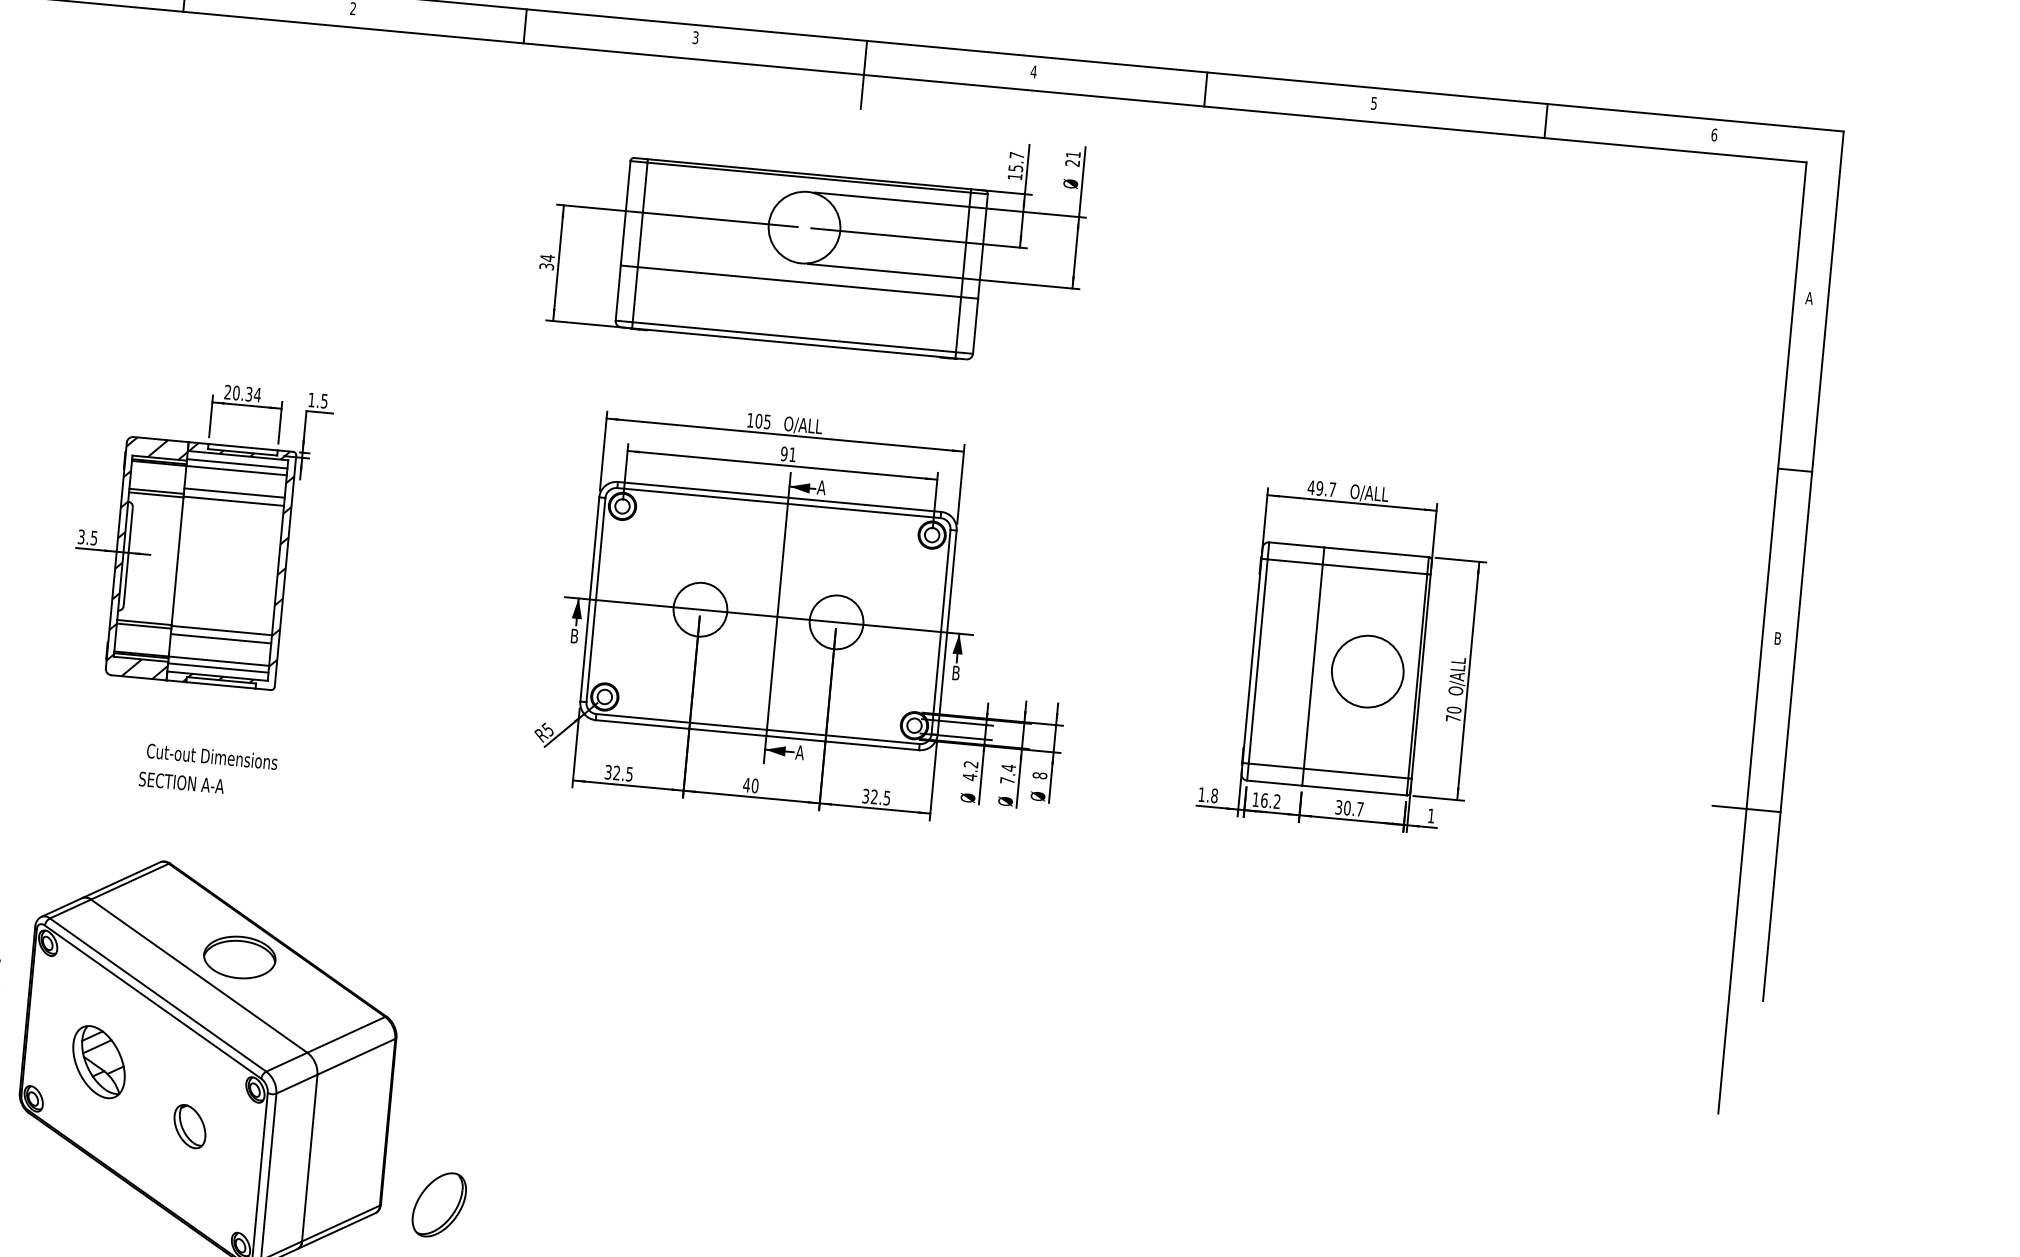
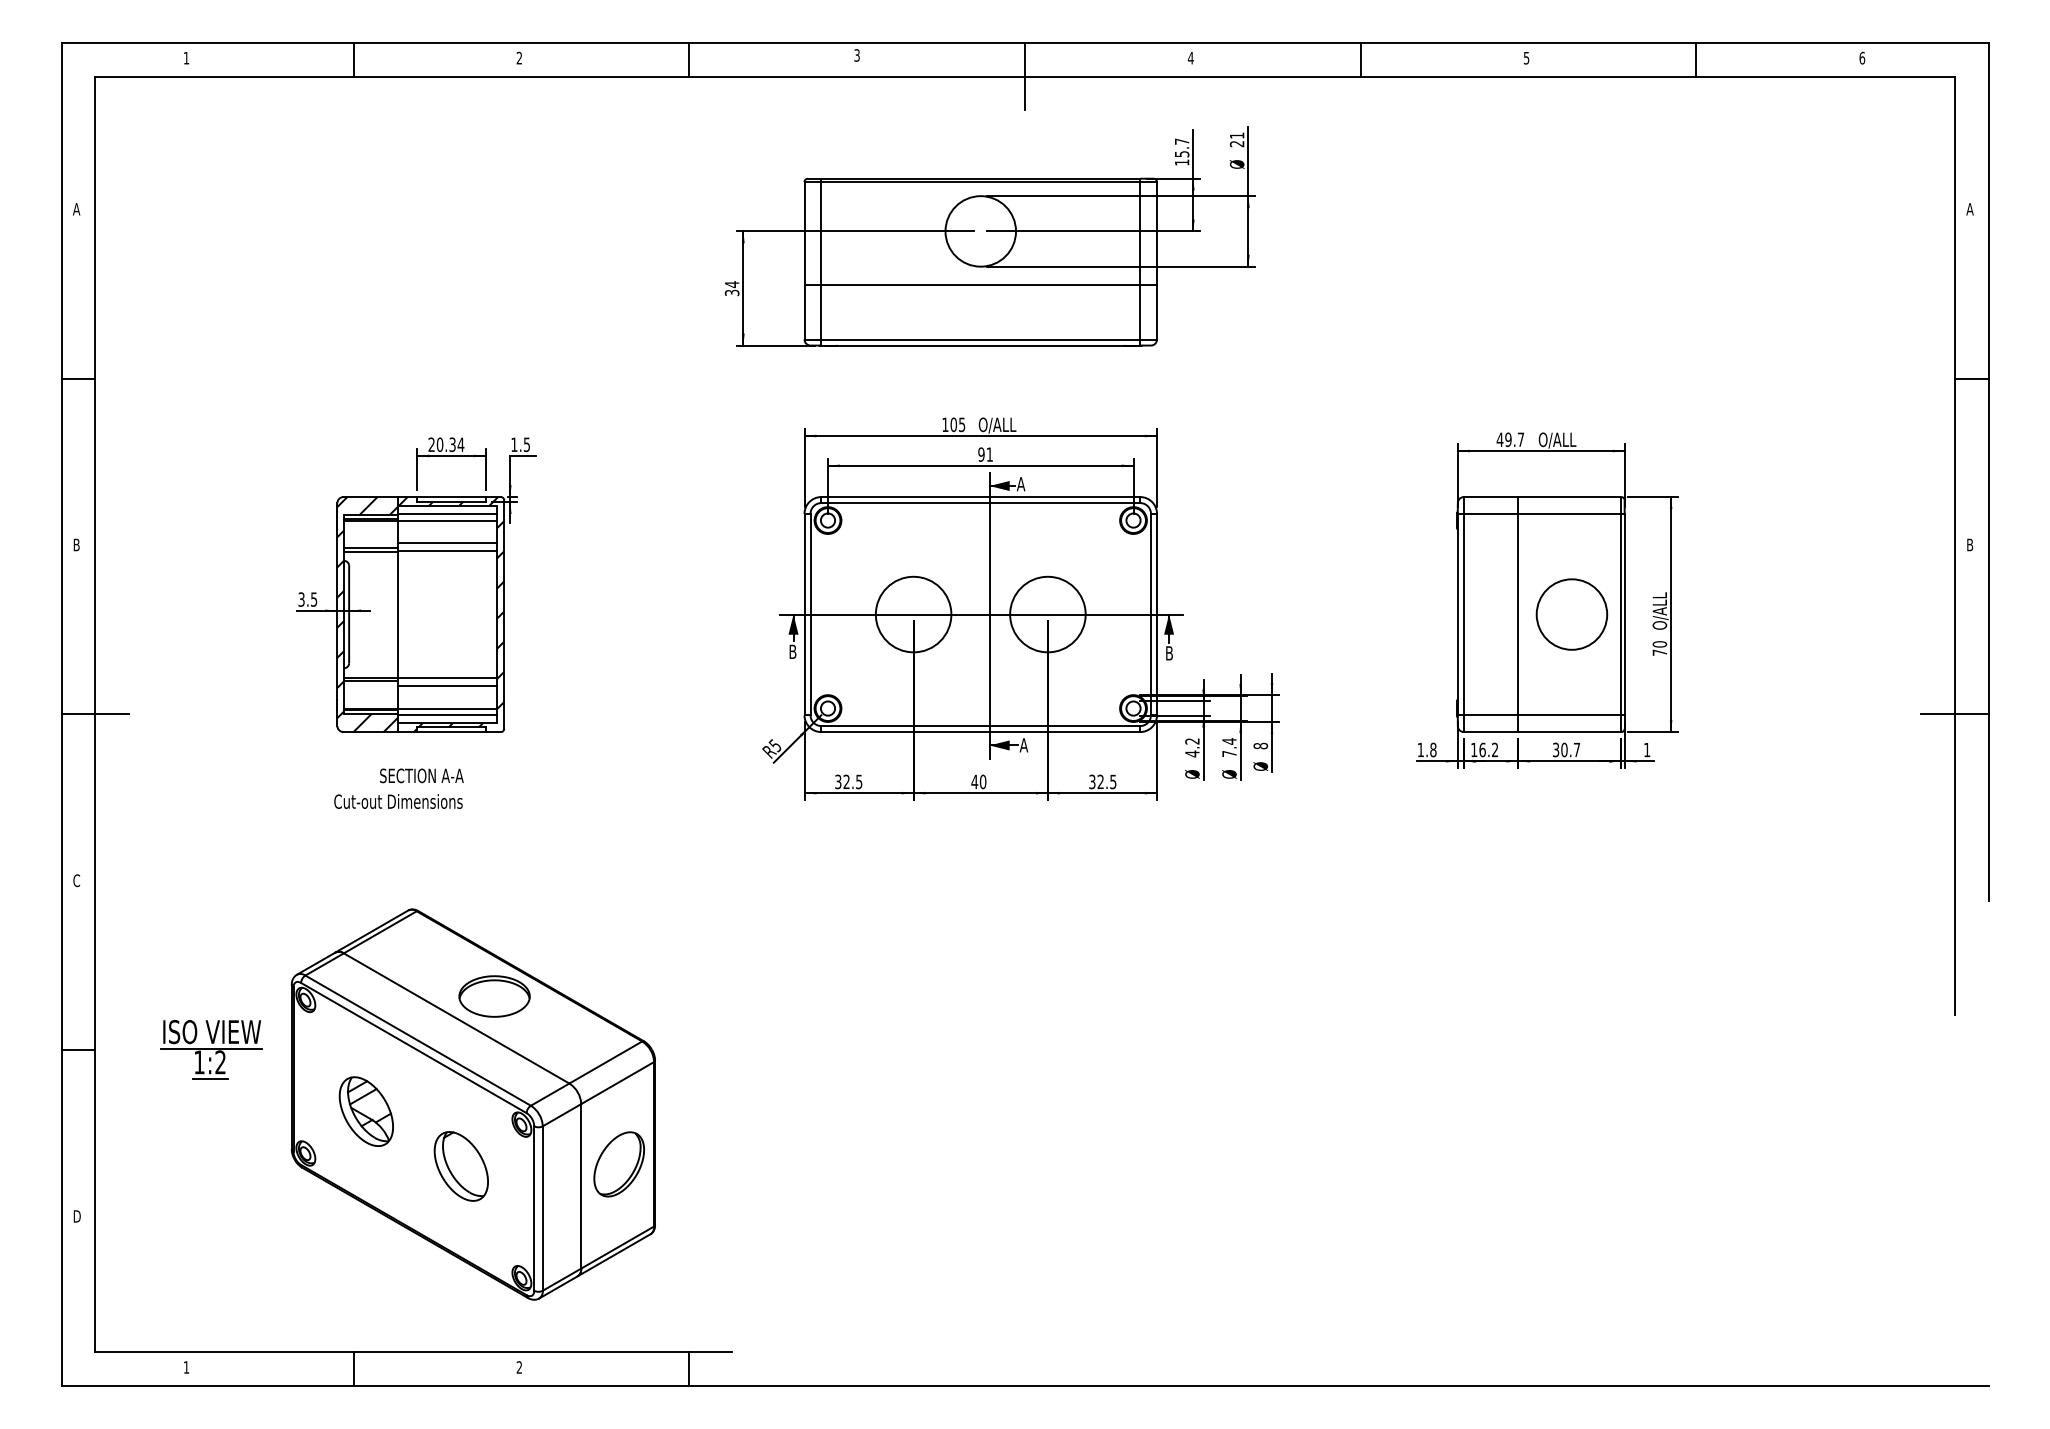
circle: (700, 609) -> (913, 614), size x1.43
circle: (836, 622) -> (1047, 614), size x1.43
text: (212, 756) -> (398, 801), moved
text: (181, 782) -> (421, 775), moved
part: (189, 1126) -> (460, 1166), size x1.67
part: (438, 1204) -> (618, 1164), moved

